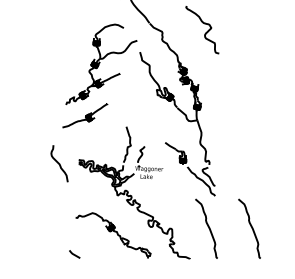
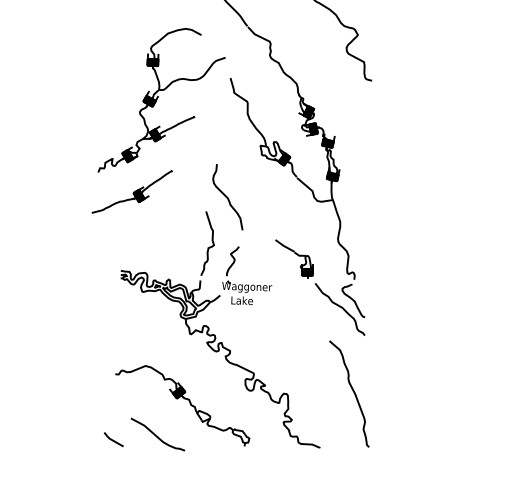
curve: (59, 163) -> (227, 196), moved
curve: (251, 228) -> (429, 393), removed
curve: (99, 251) -> (157, 434), added

